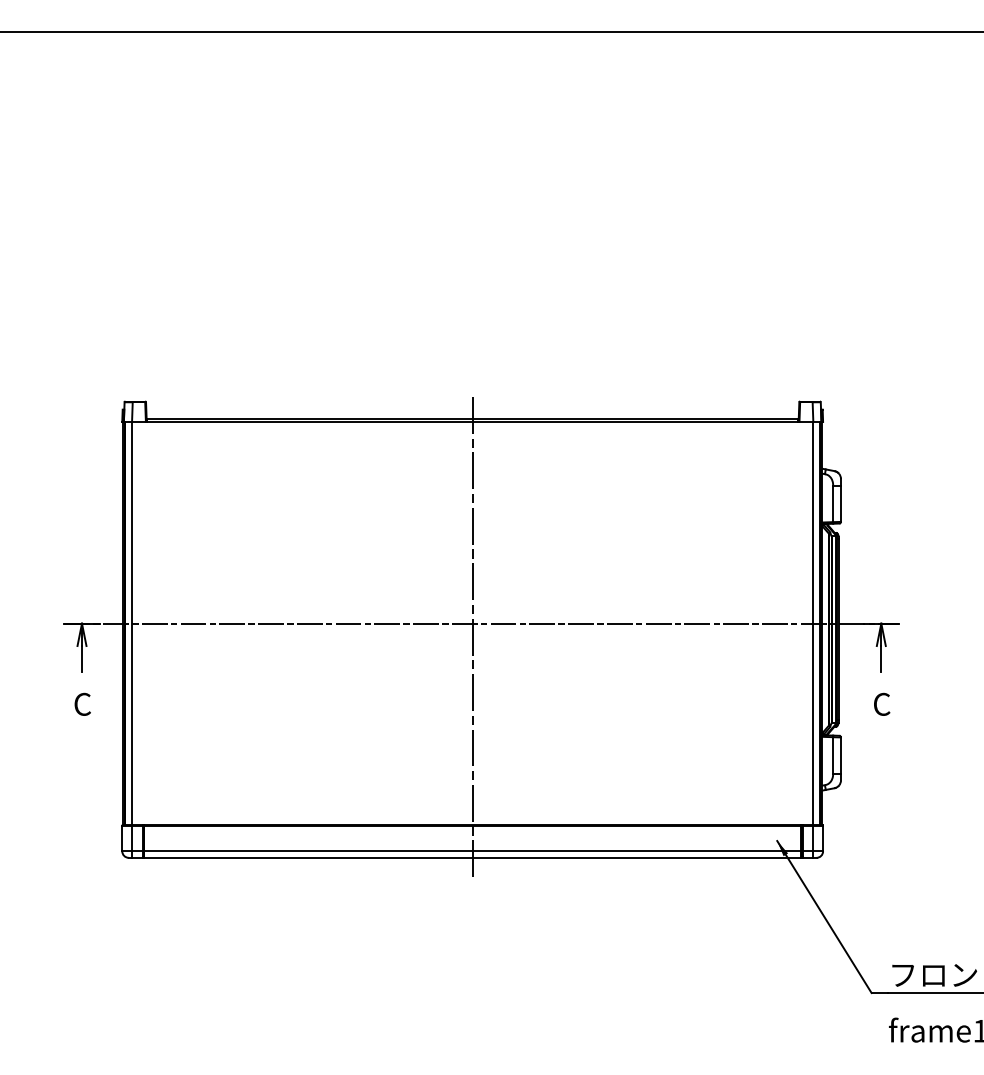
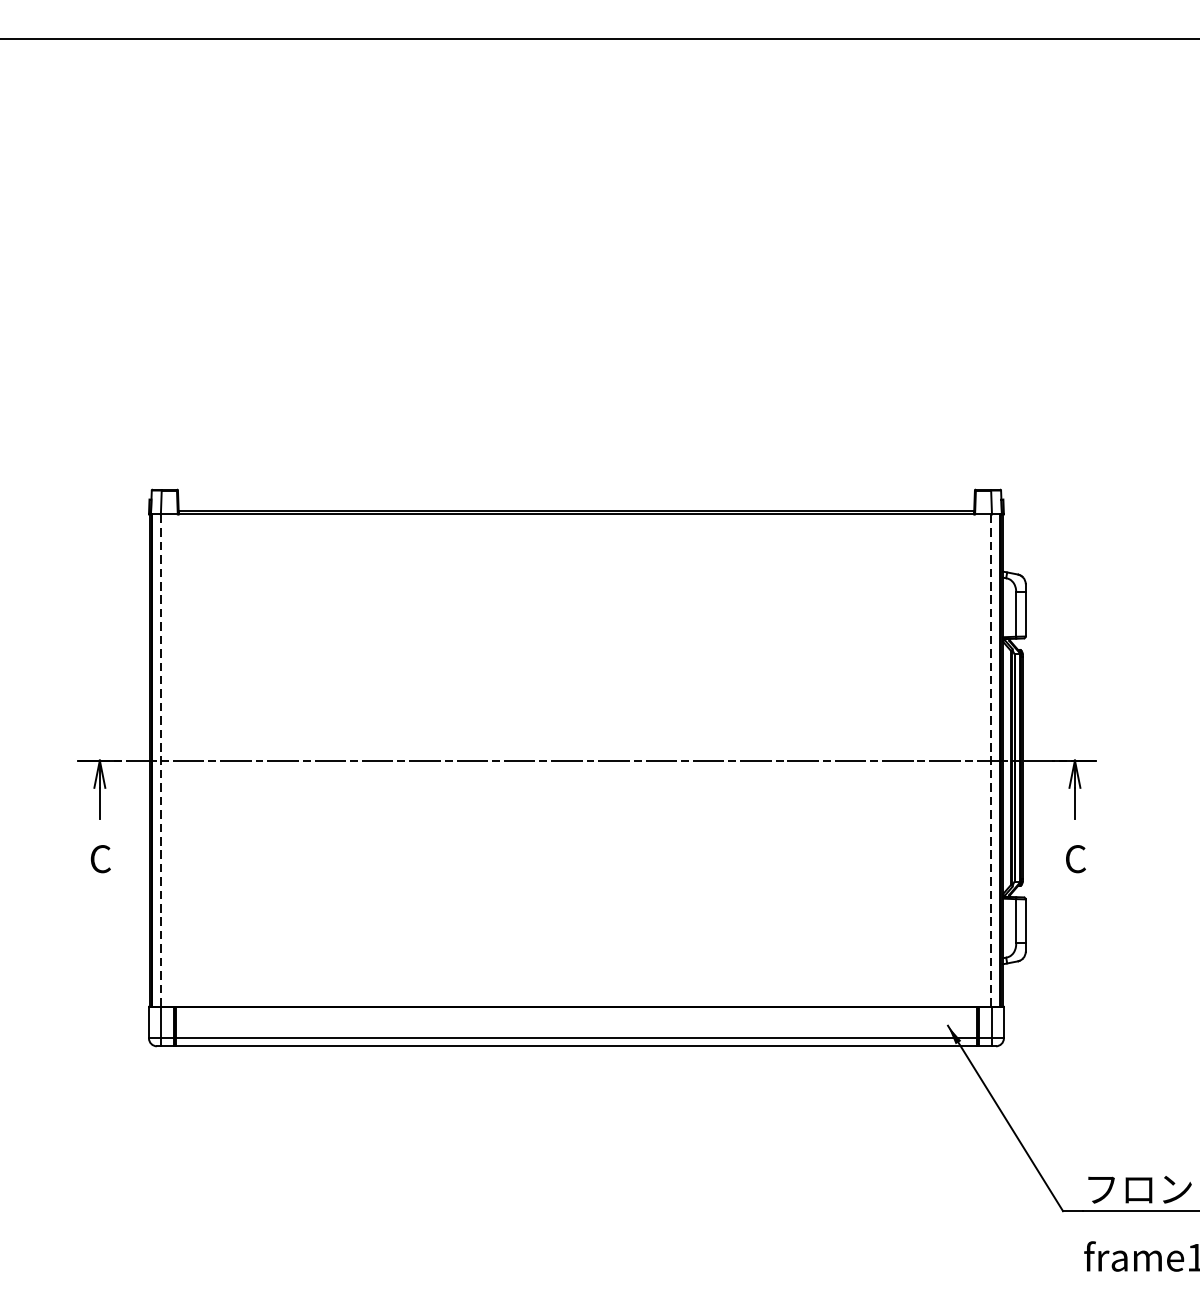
line: (132, 623) -> (161, 760), solid -> dashed
line: (812, 623) -> (990, 760), solid -> dashed
line: (472, 638) -> (576, 778), removed

